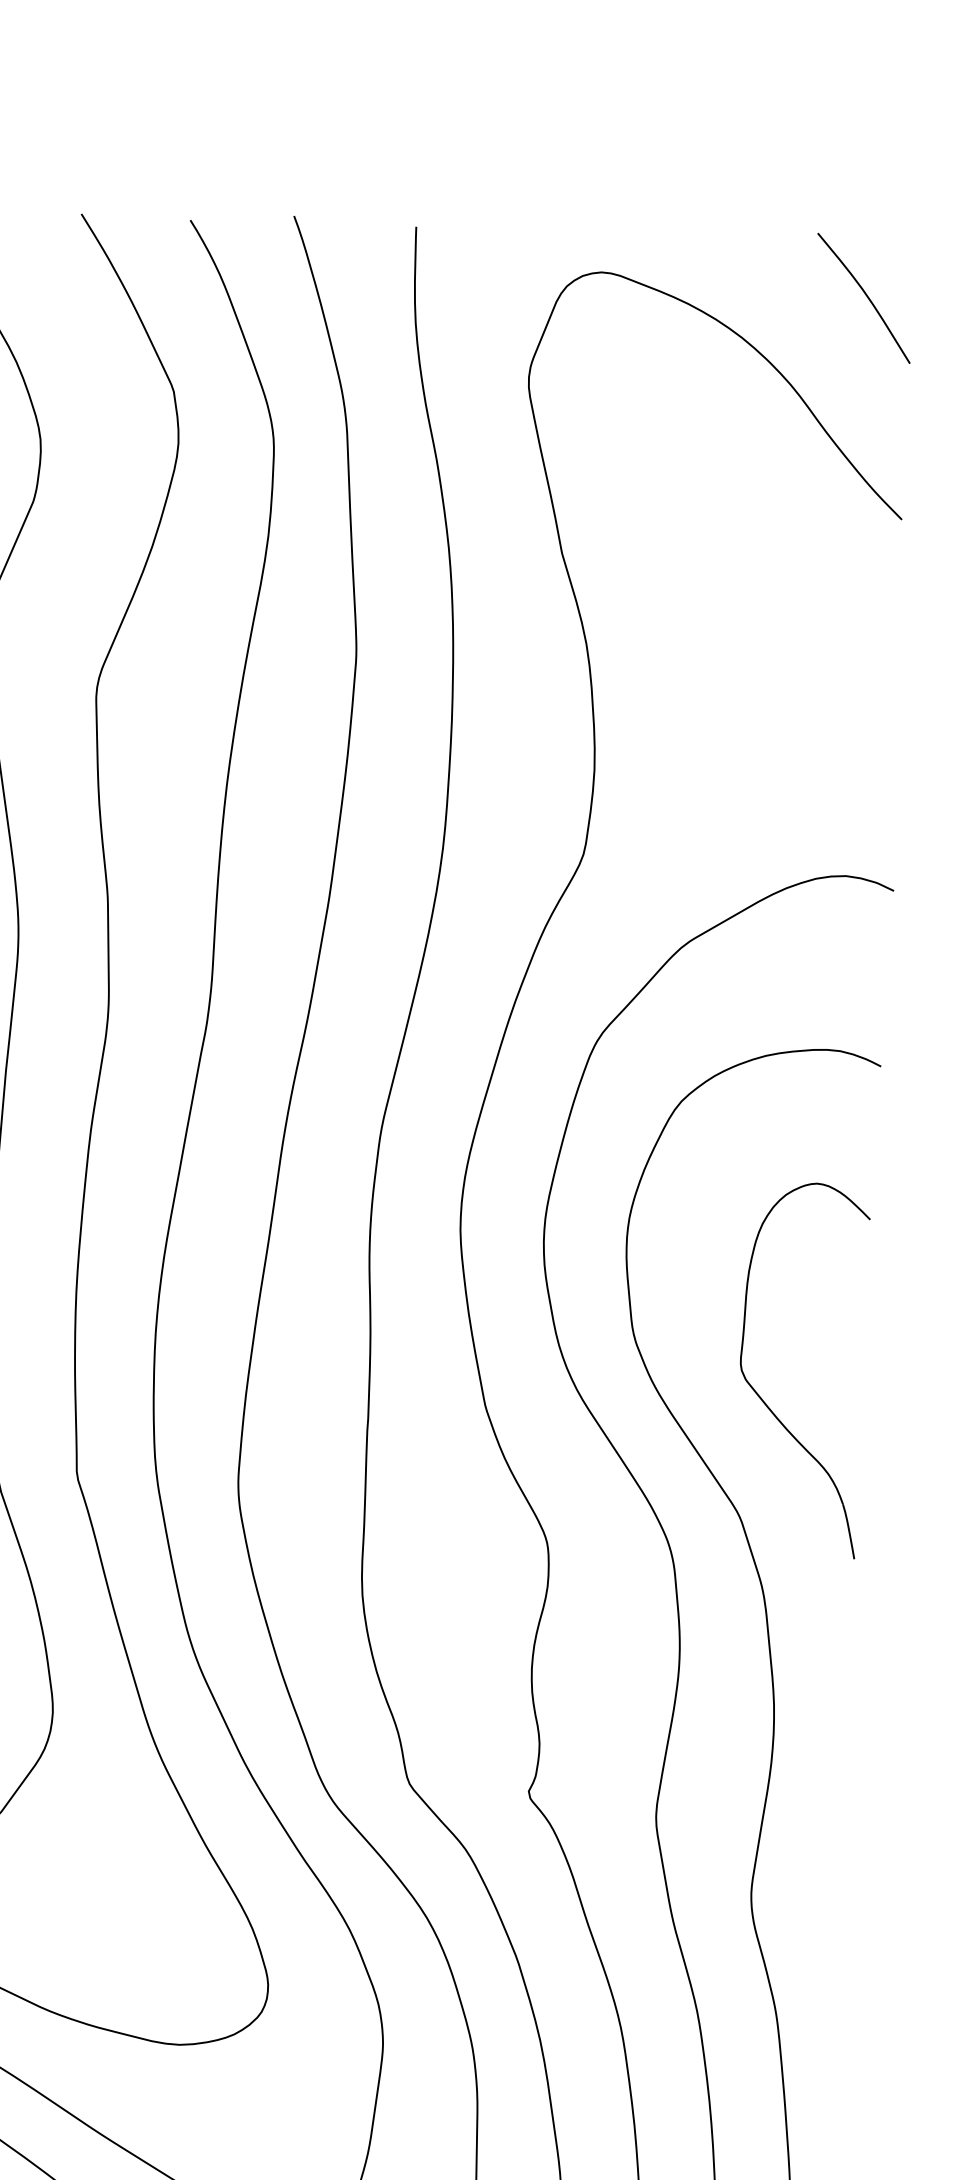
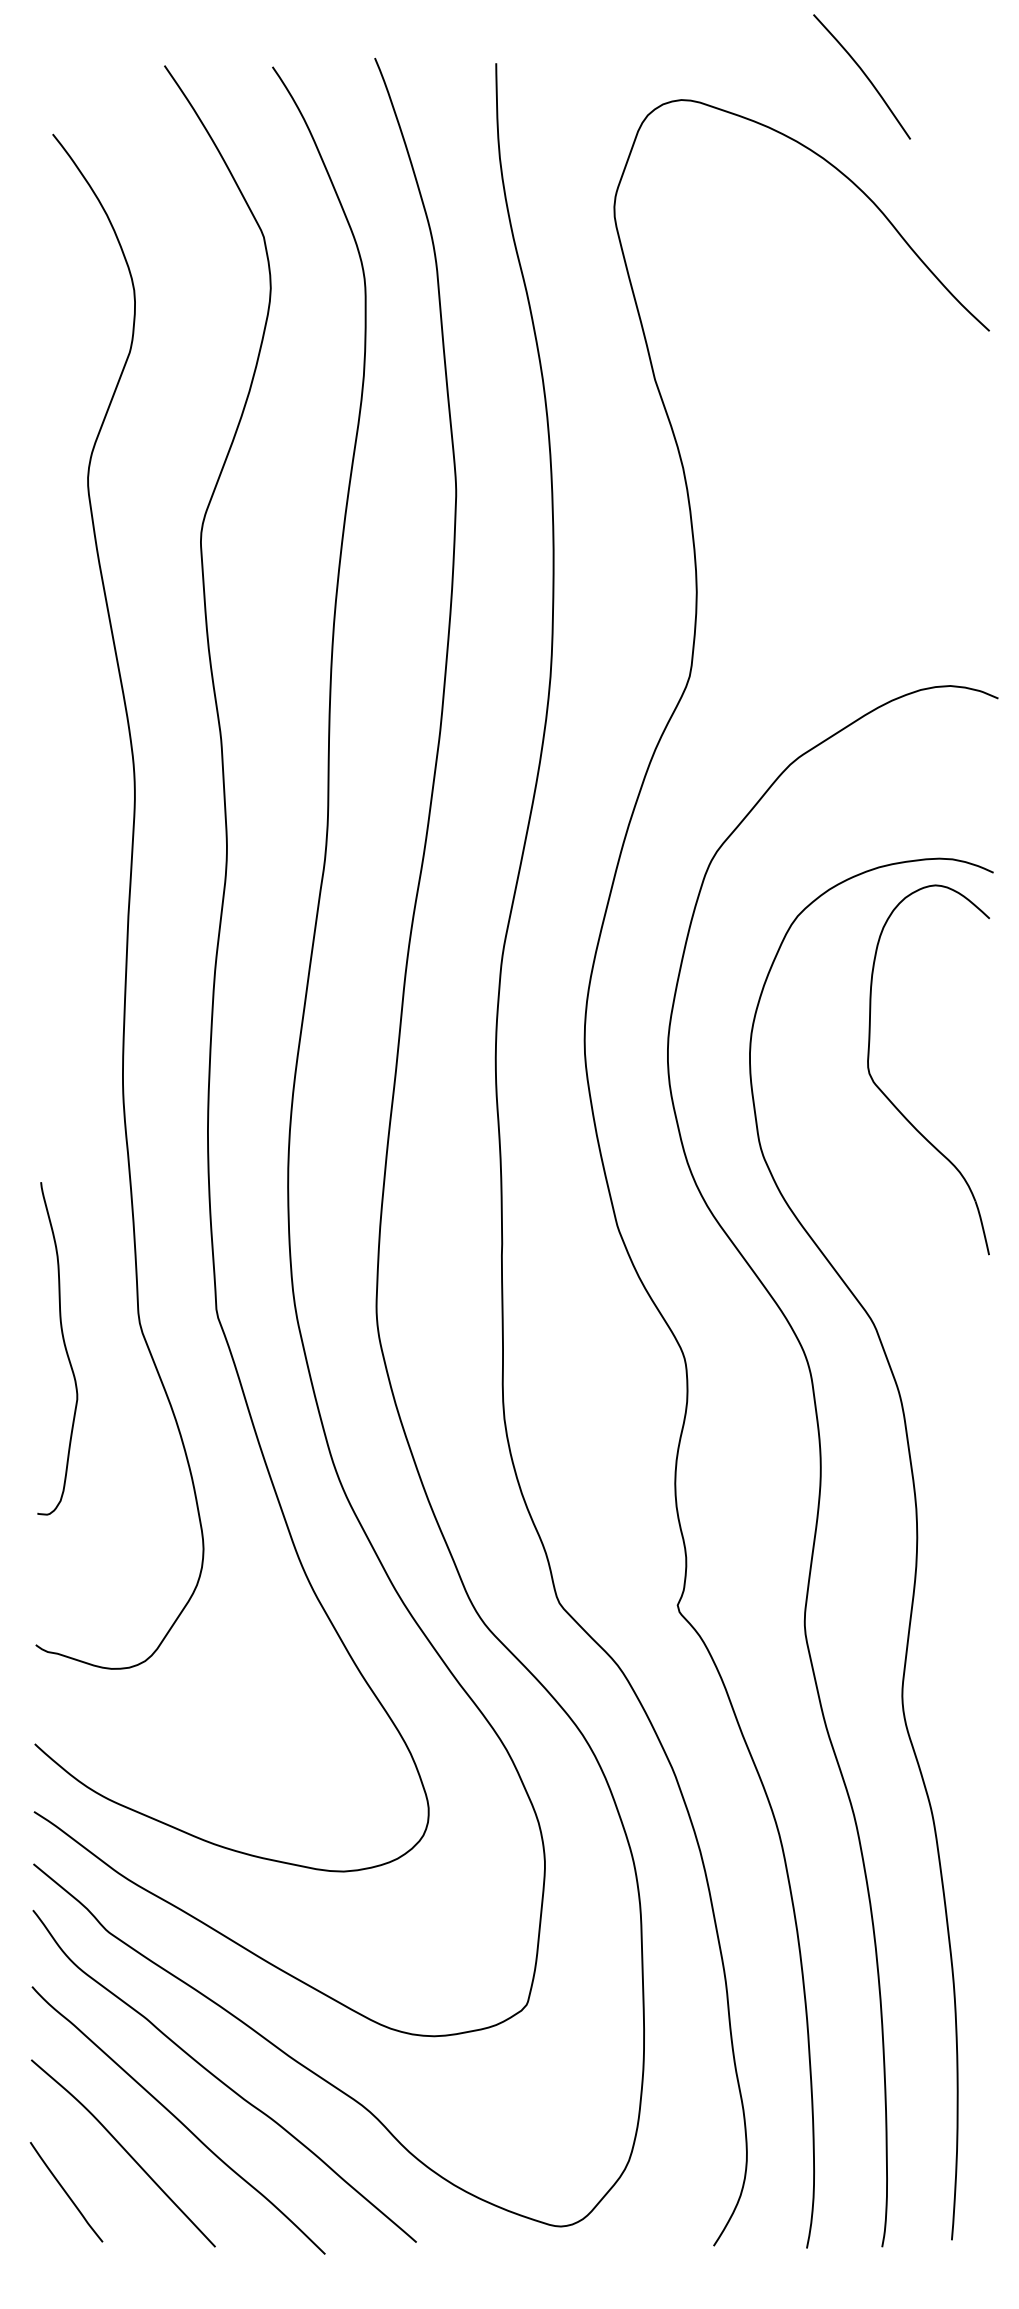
curve: (865, 295) -> (863, 74), moved
part: (761, 1397) -> (890, 1099), moved

